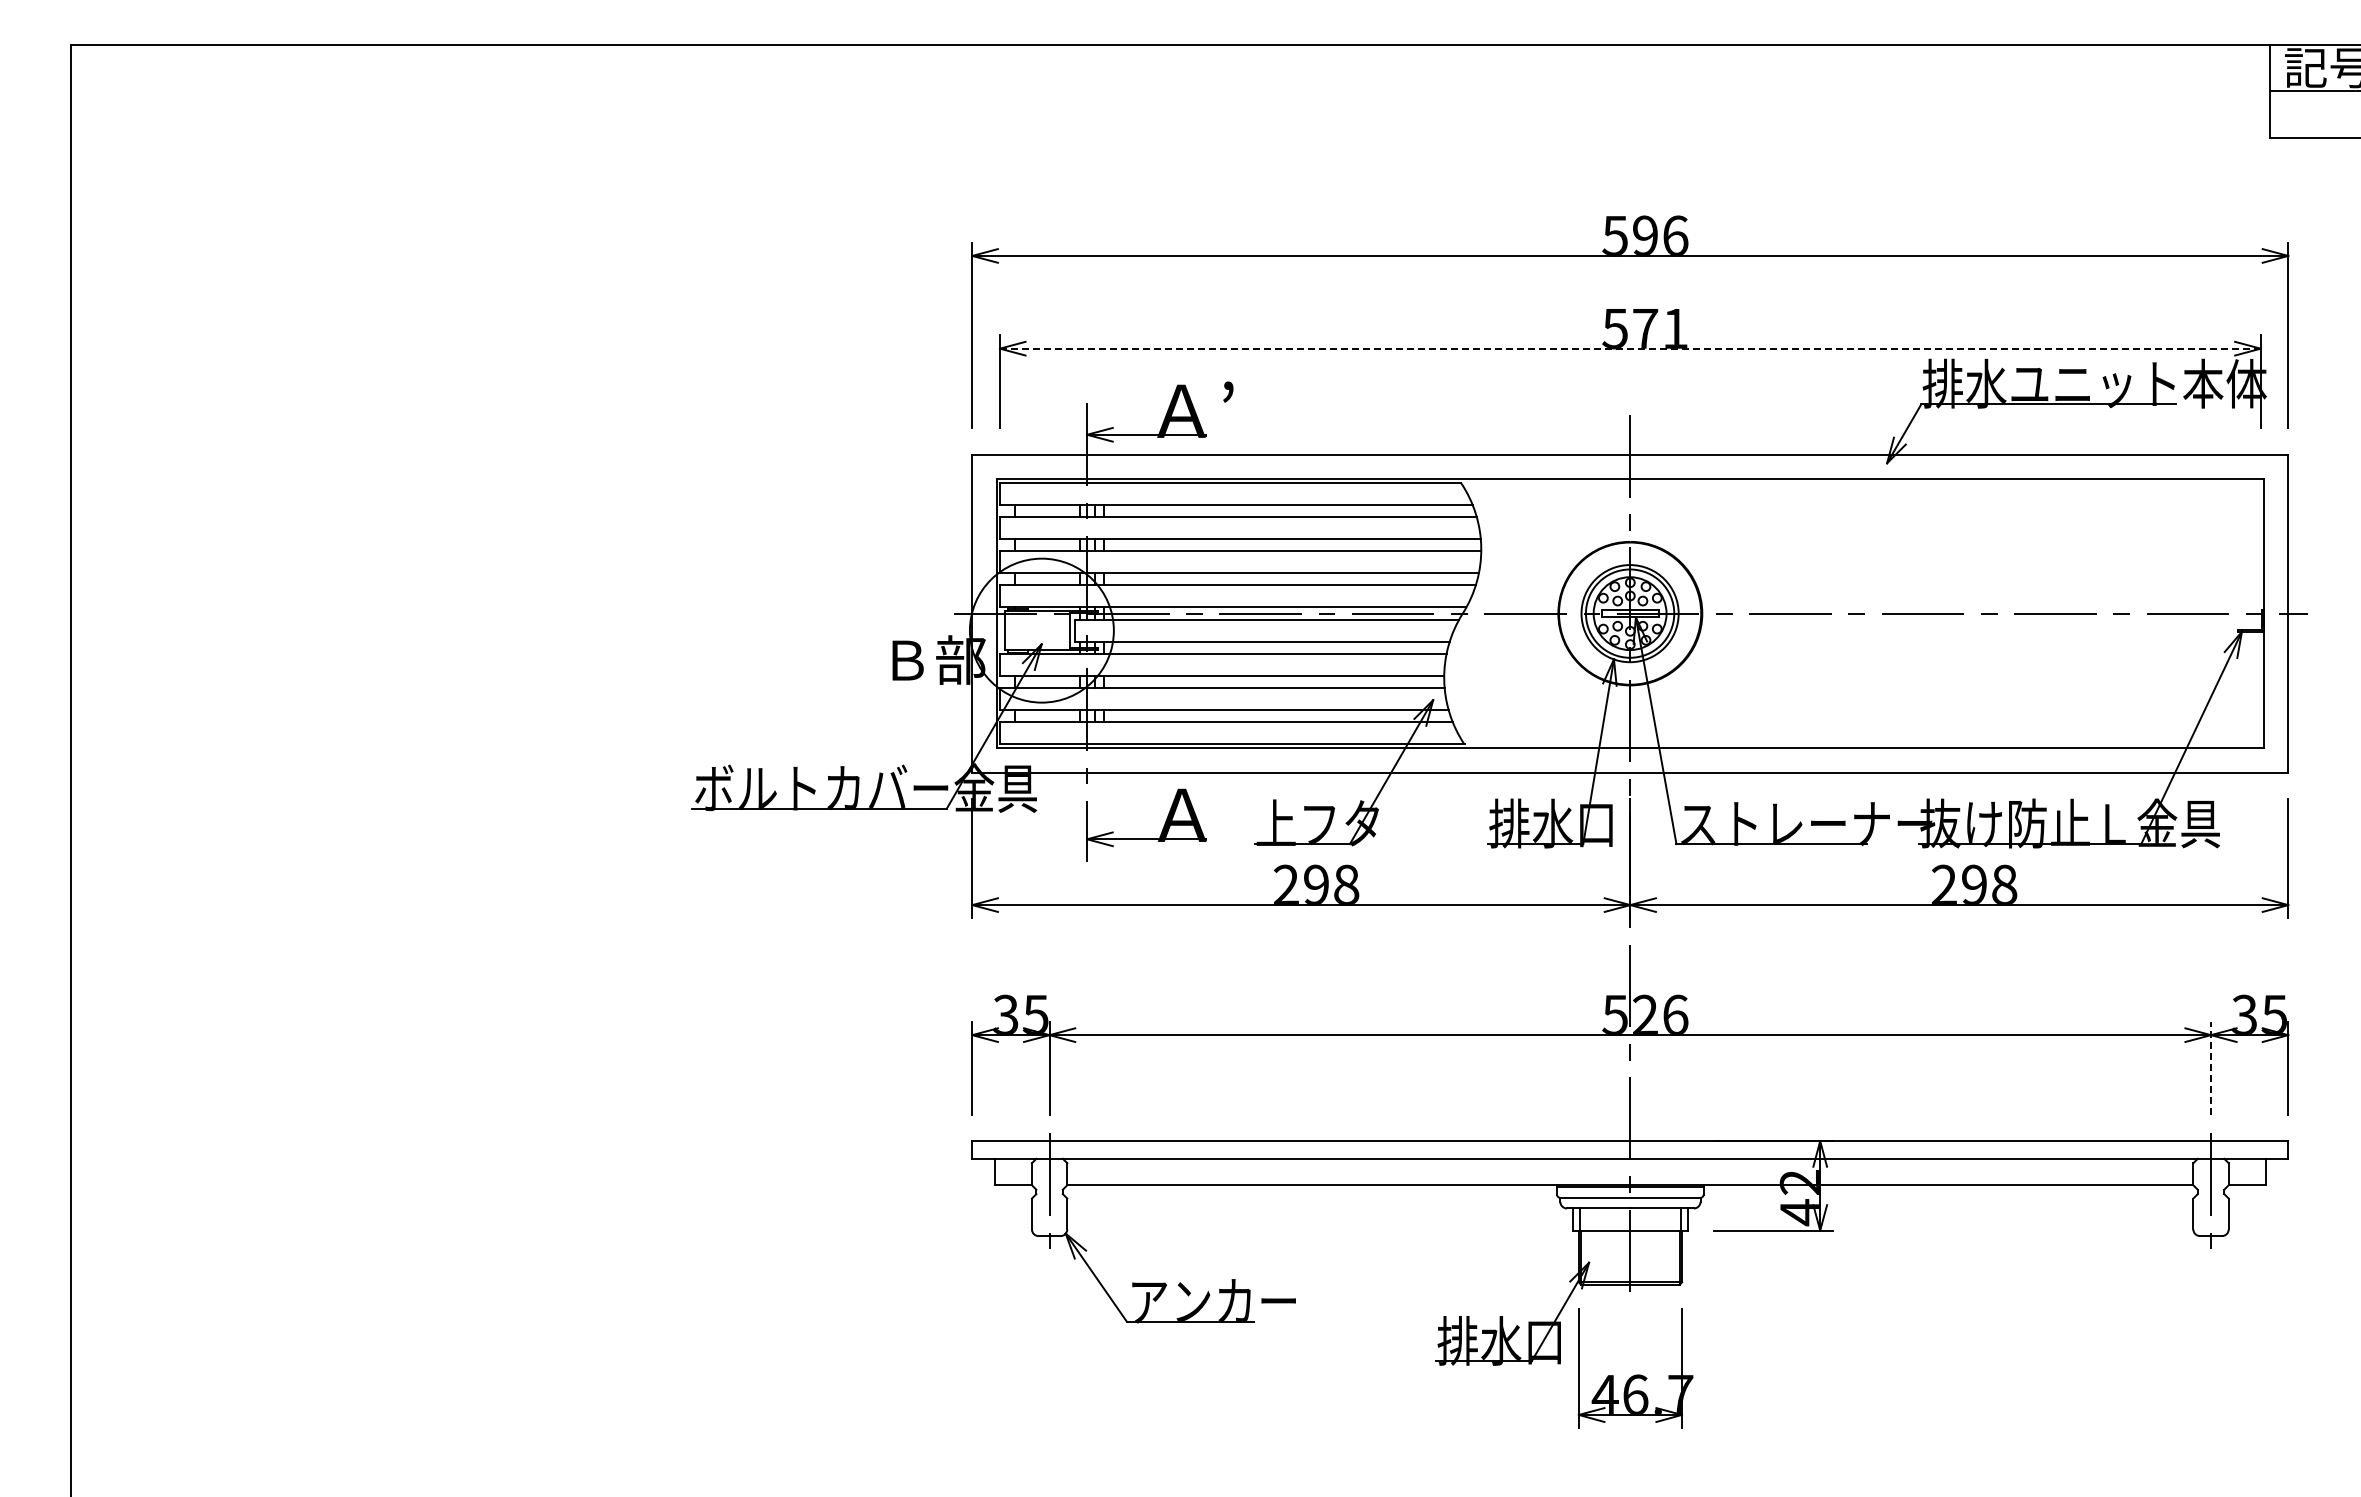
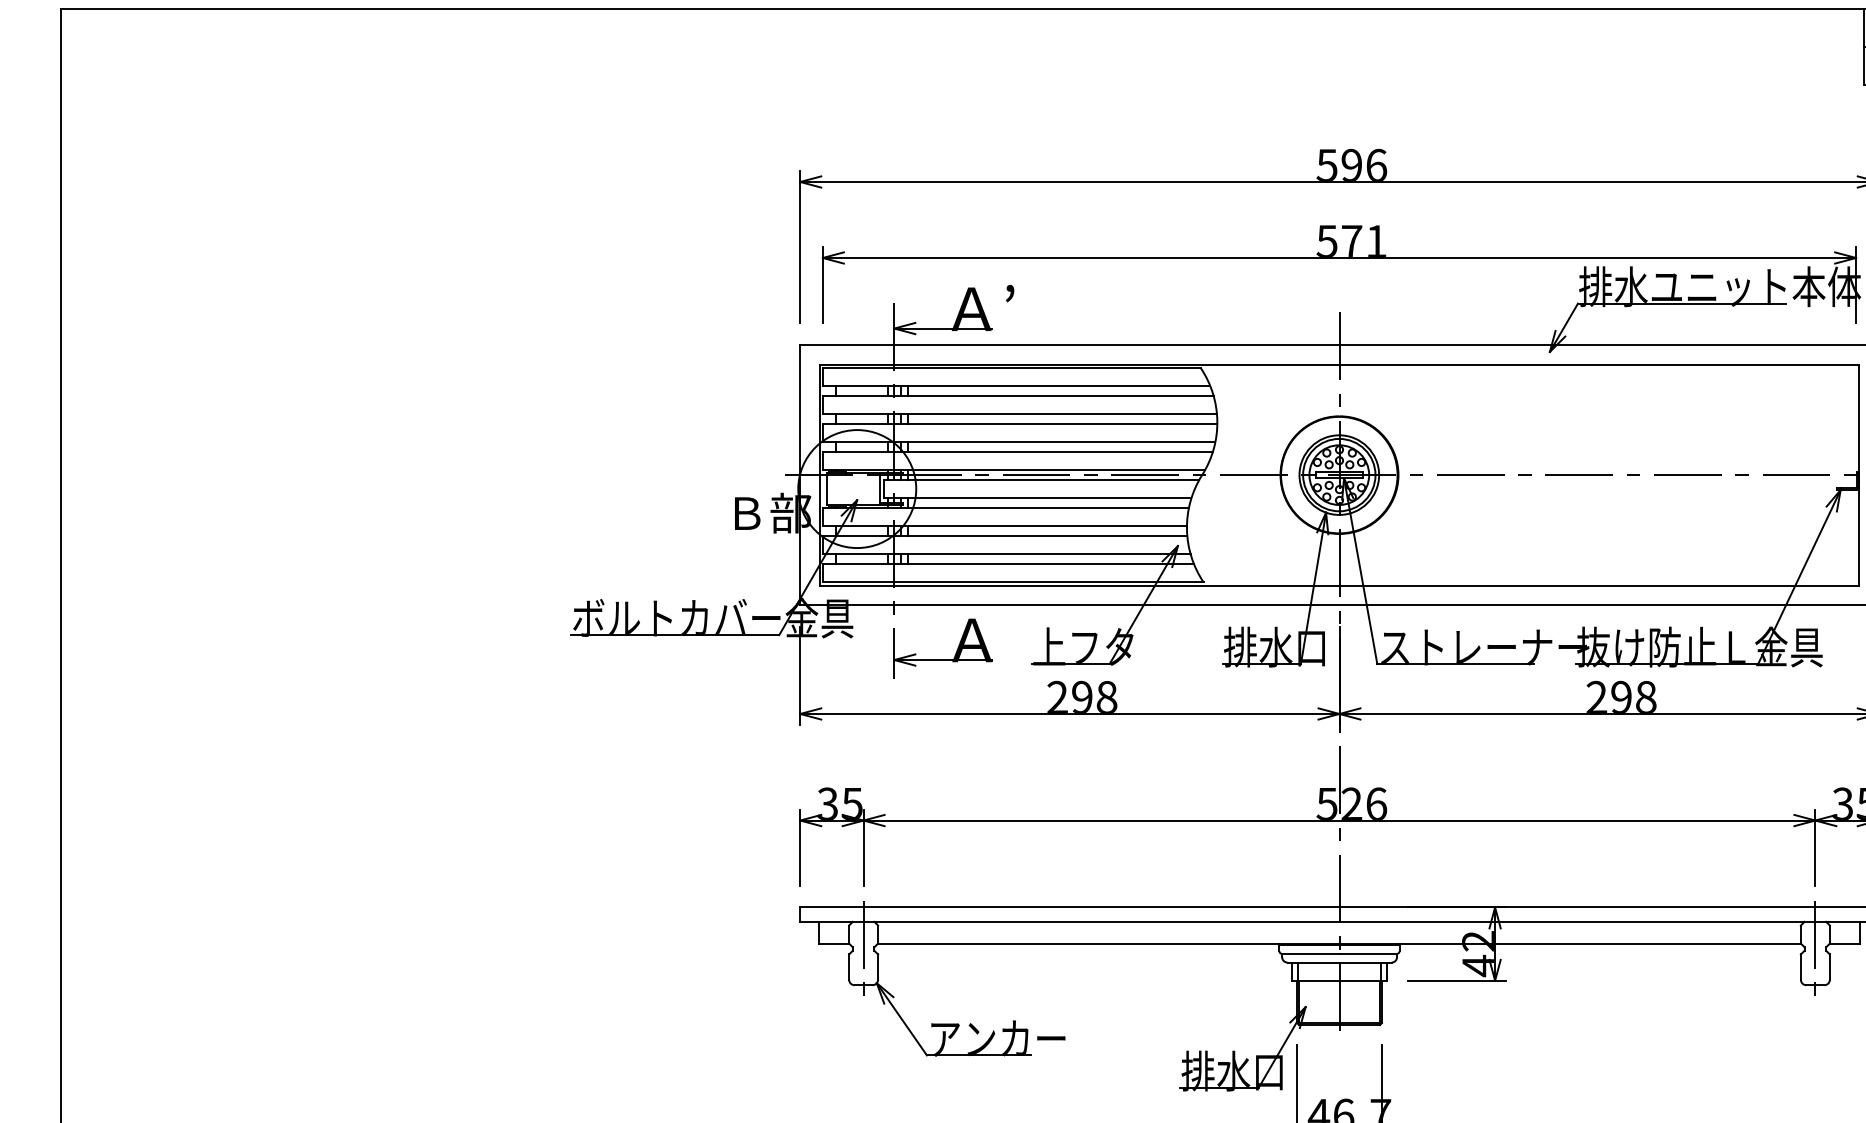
line: (1630, 348) -> (1339, 257), dashed -> solid
line: (2211, 1067) -> (1815, 847), dashed -> solid

